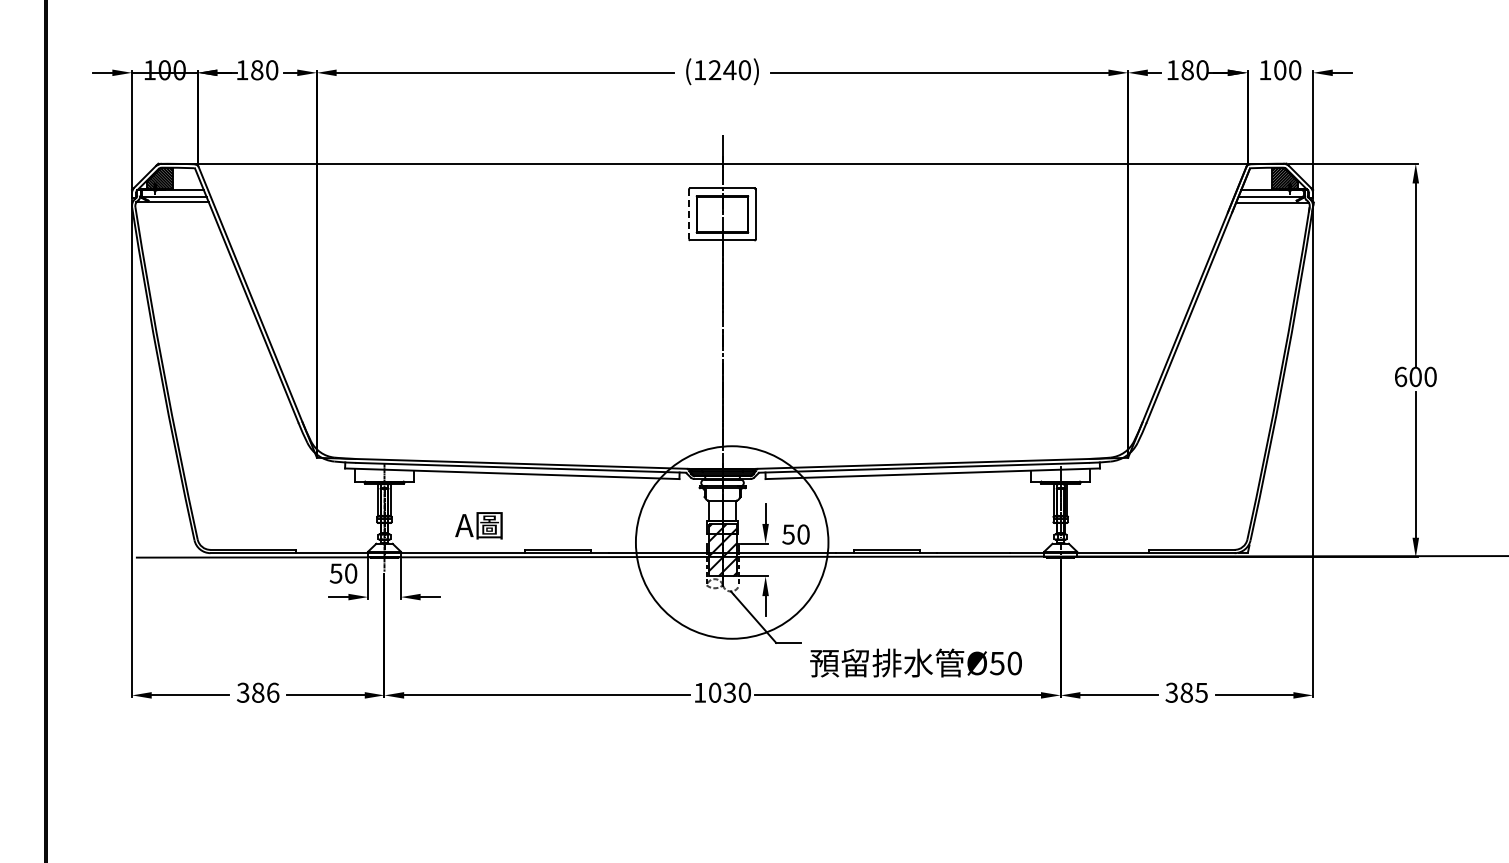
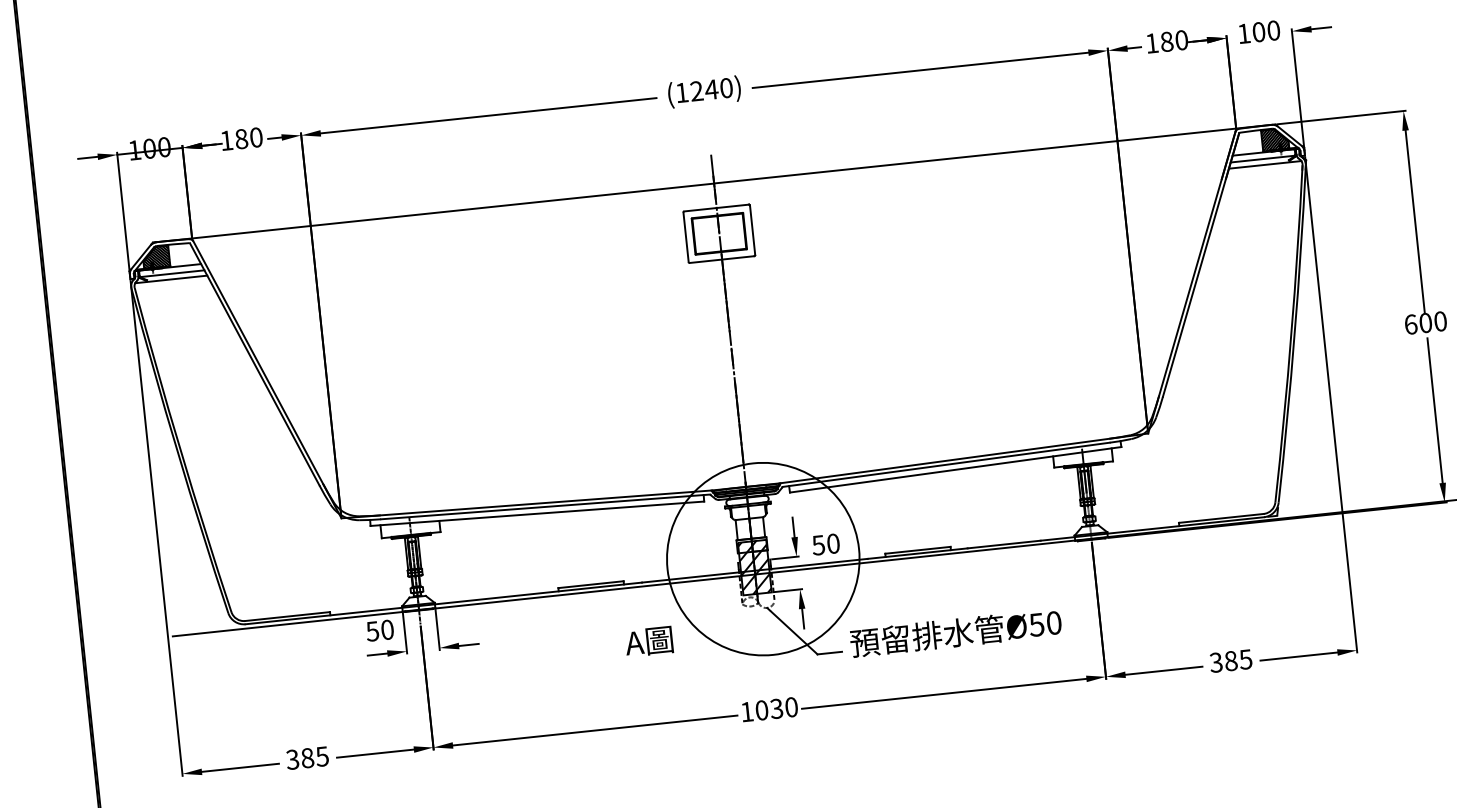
line: (689, 214) -> (686, 237), dashed -> solid
text: (478, 525) -> (648, 641), moved
text: (915, 662) -> (955, 632), moved
text: (272, 692) -> (321, 756), 386 -> 385

